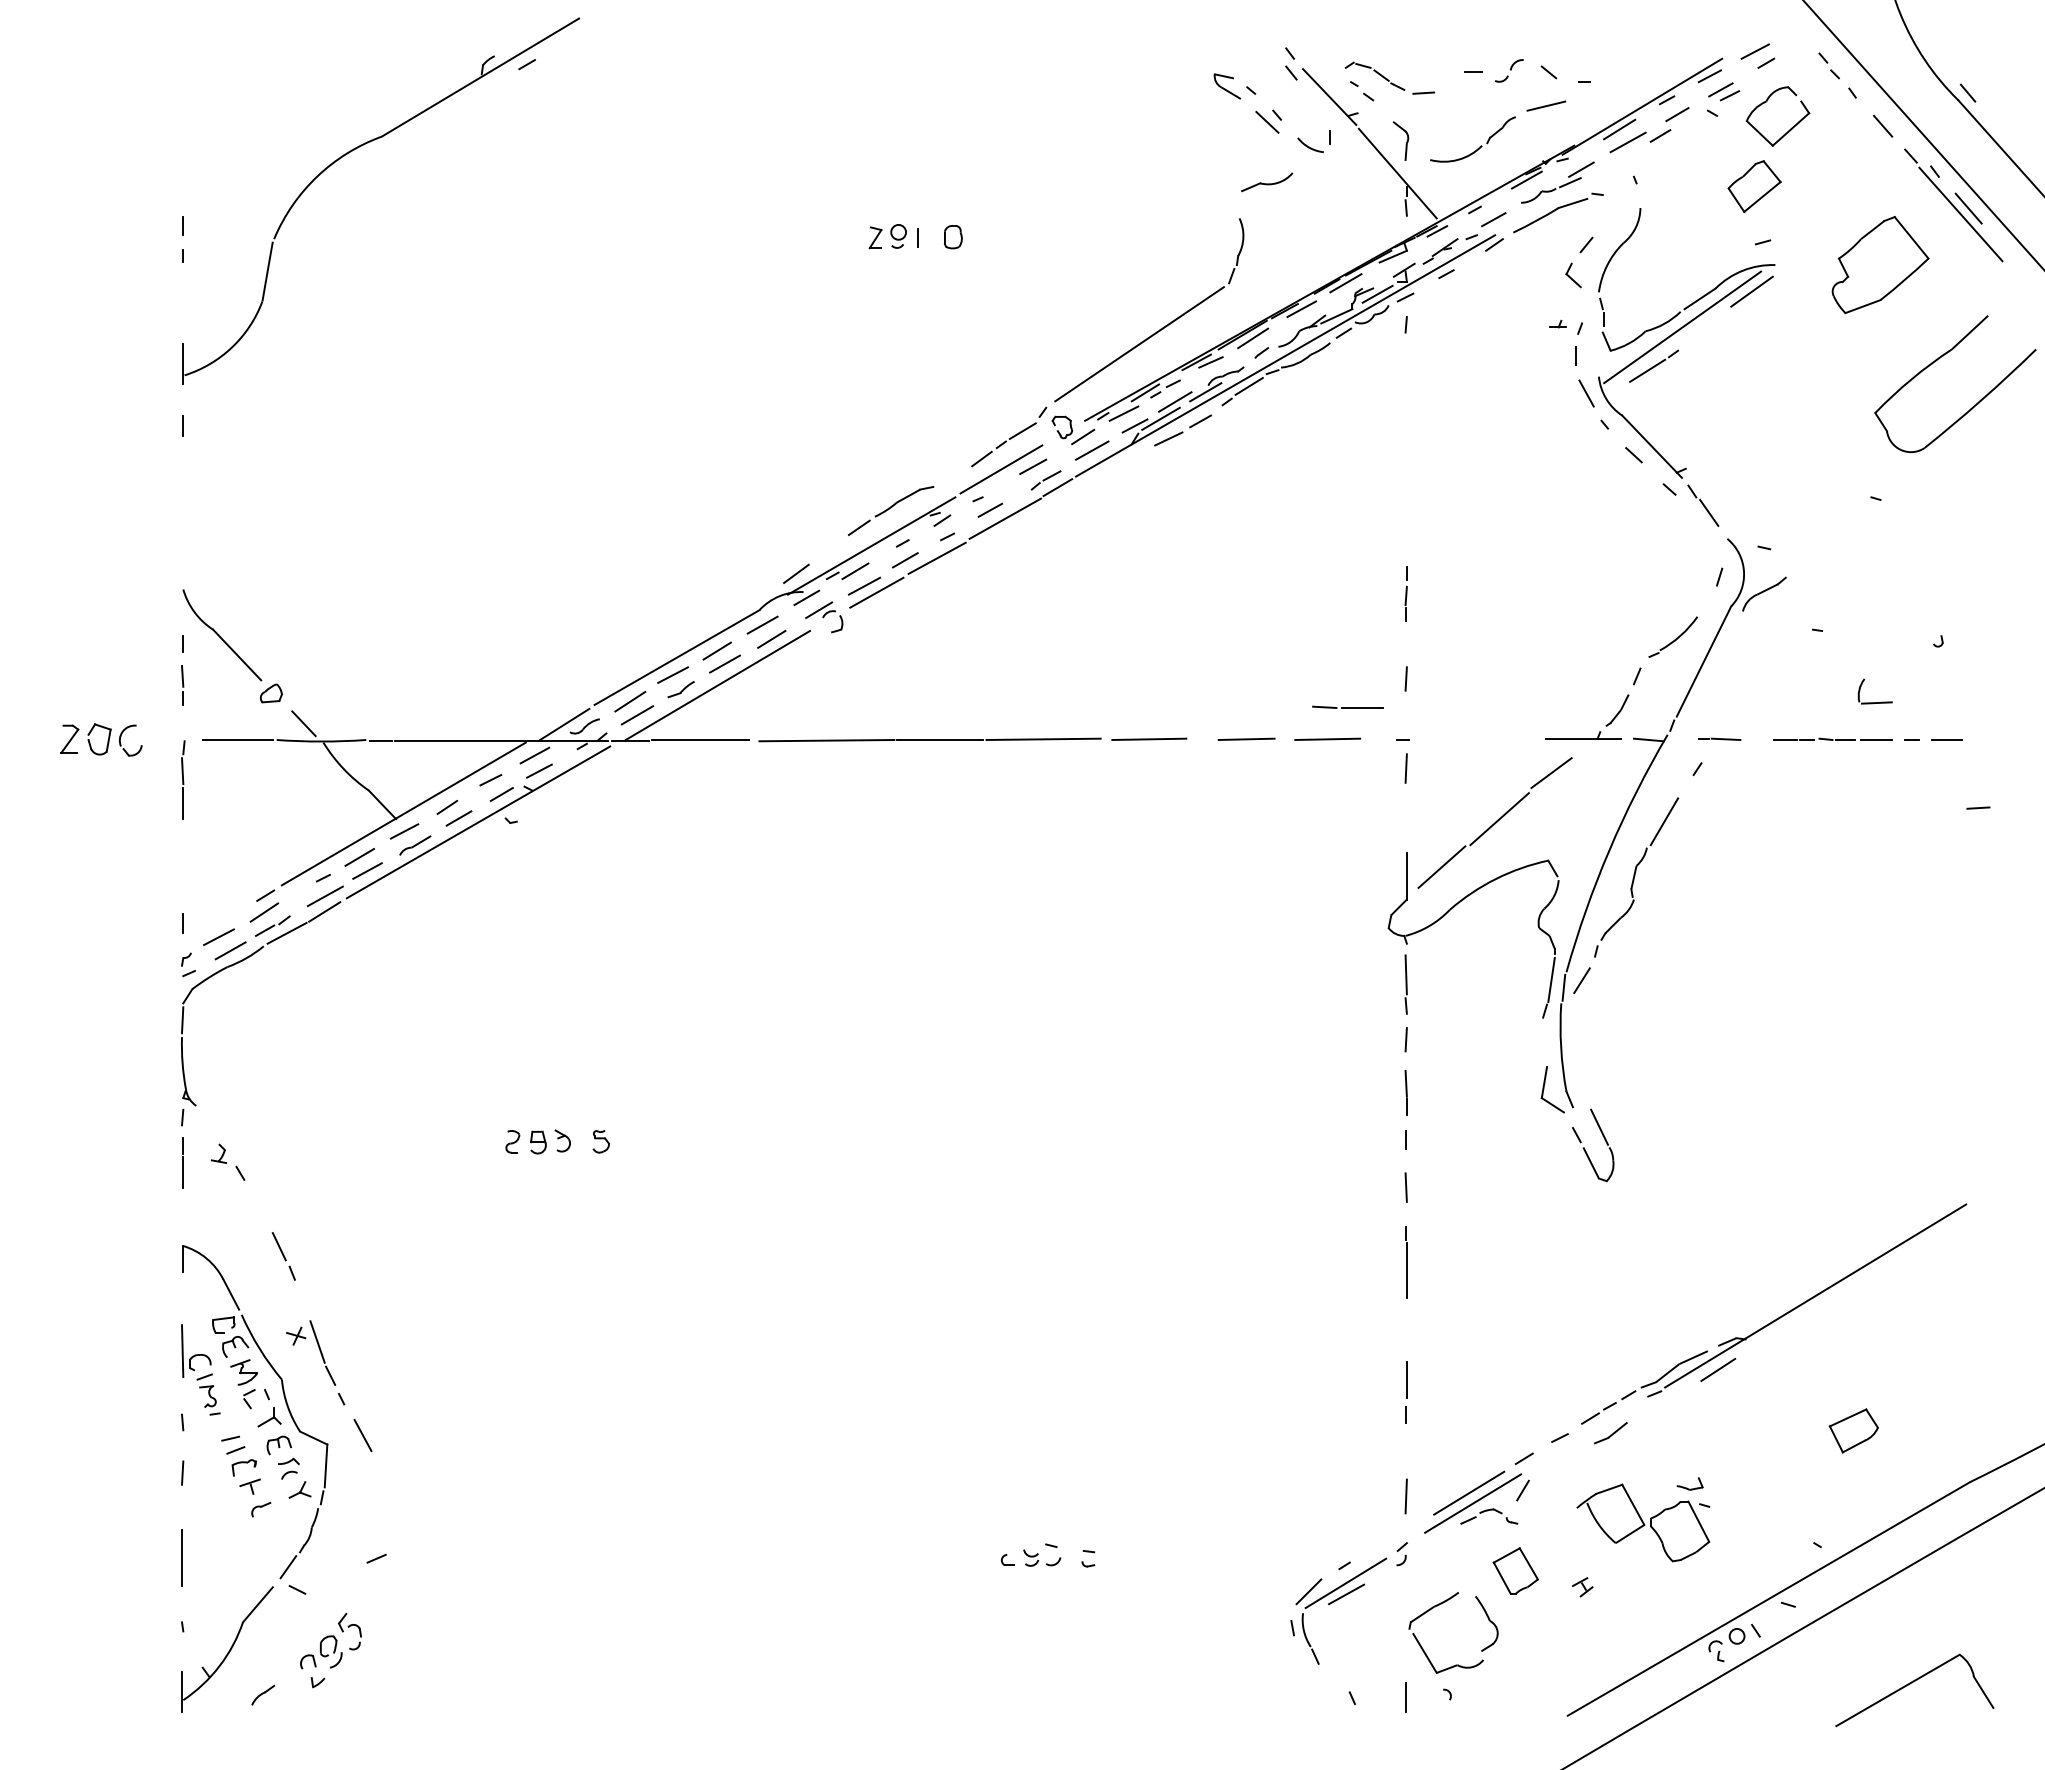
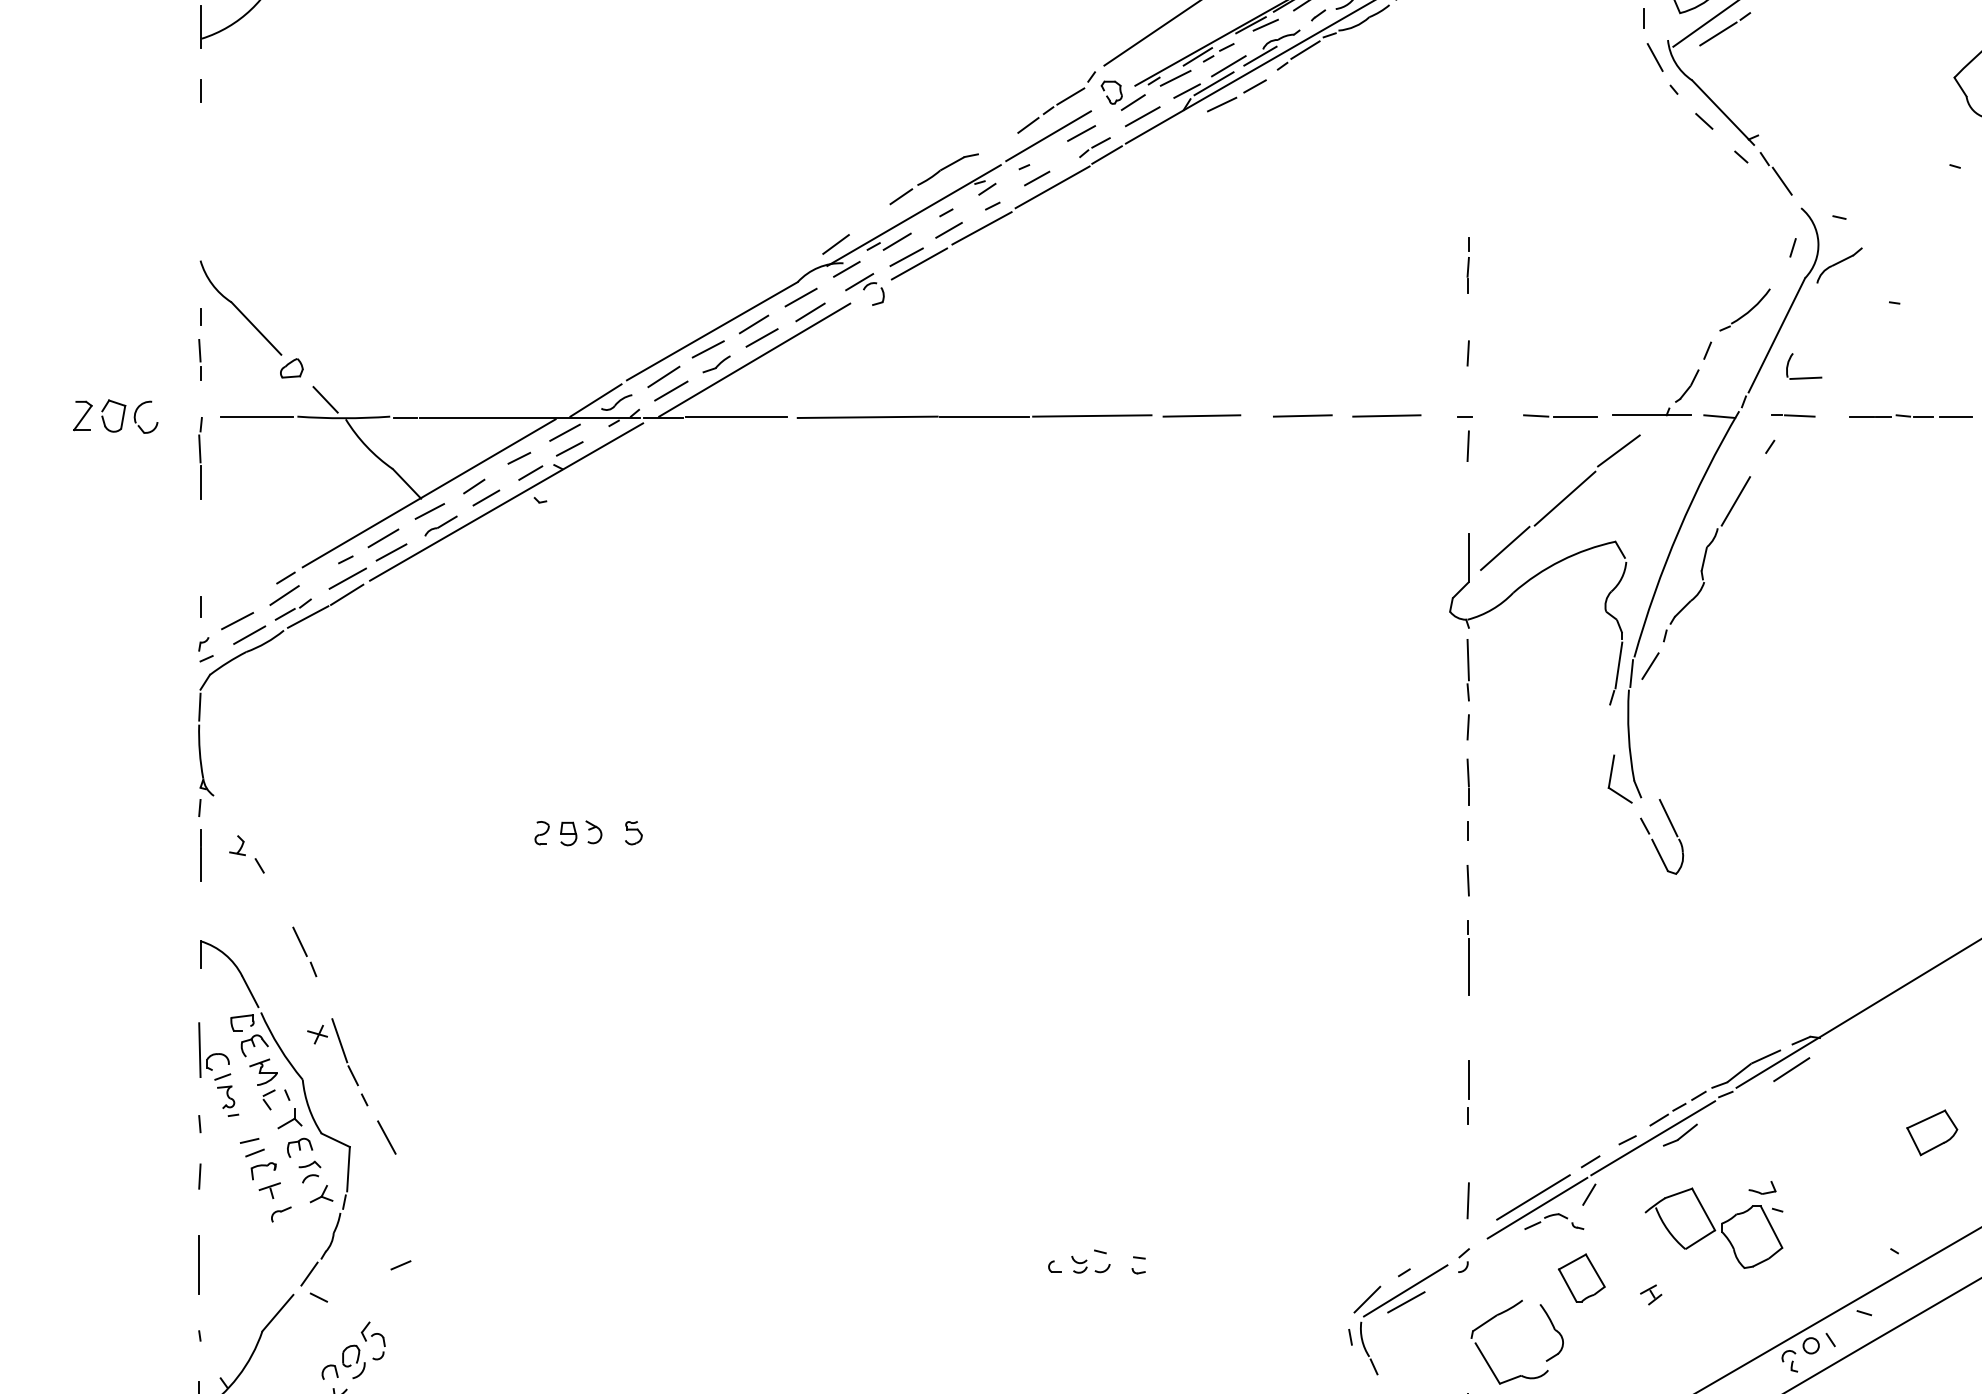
part: (1874, 702) -> (1803, 377), moved
part: (1347, 706) -> (1559, 415), moved
line: (1584, 1435) -> (1653, 1137), added

